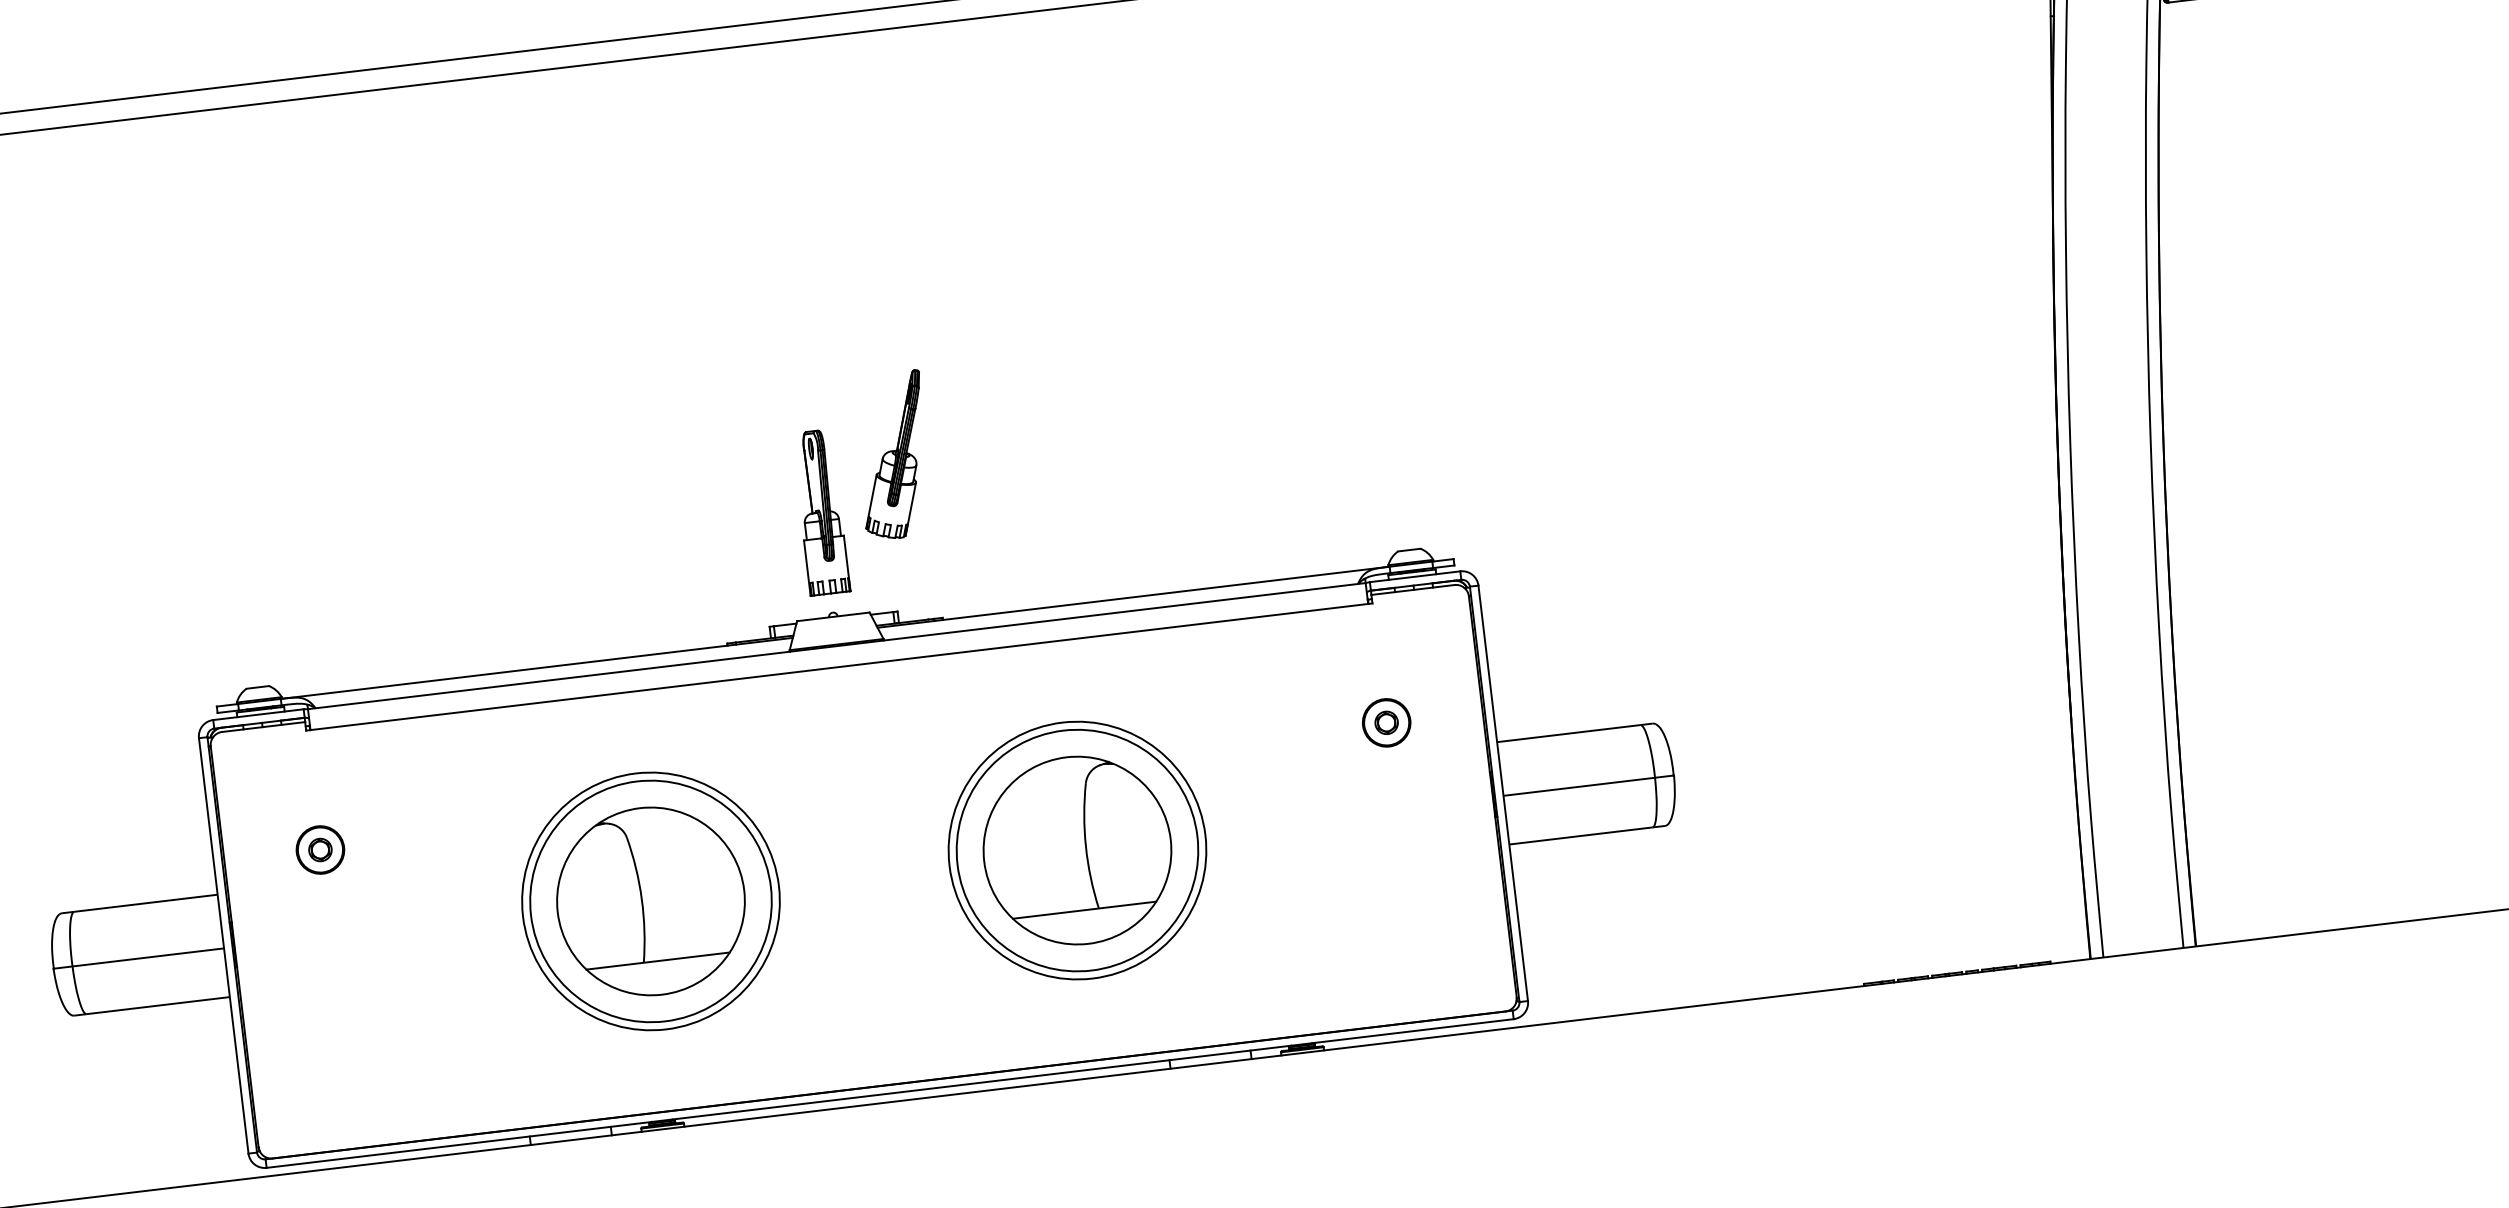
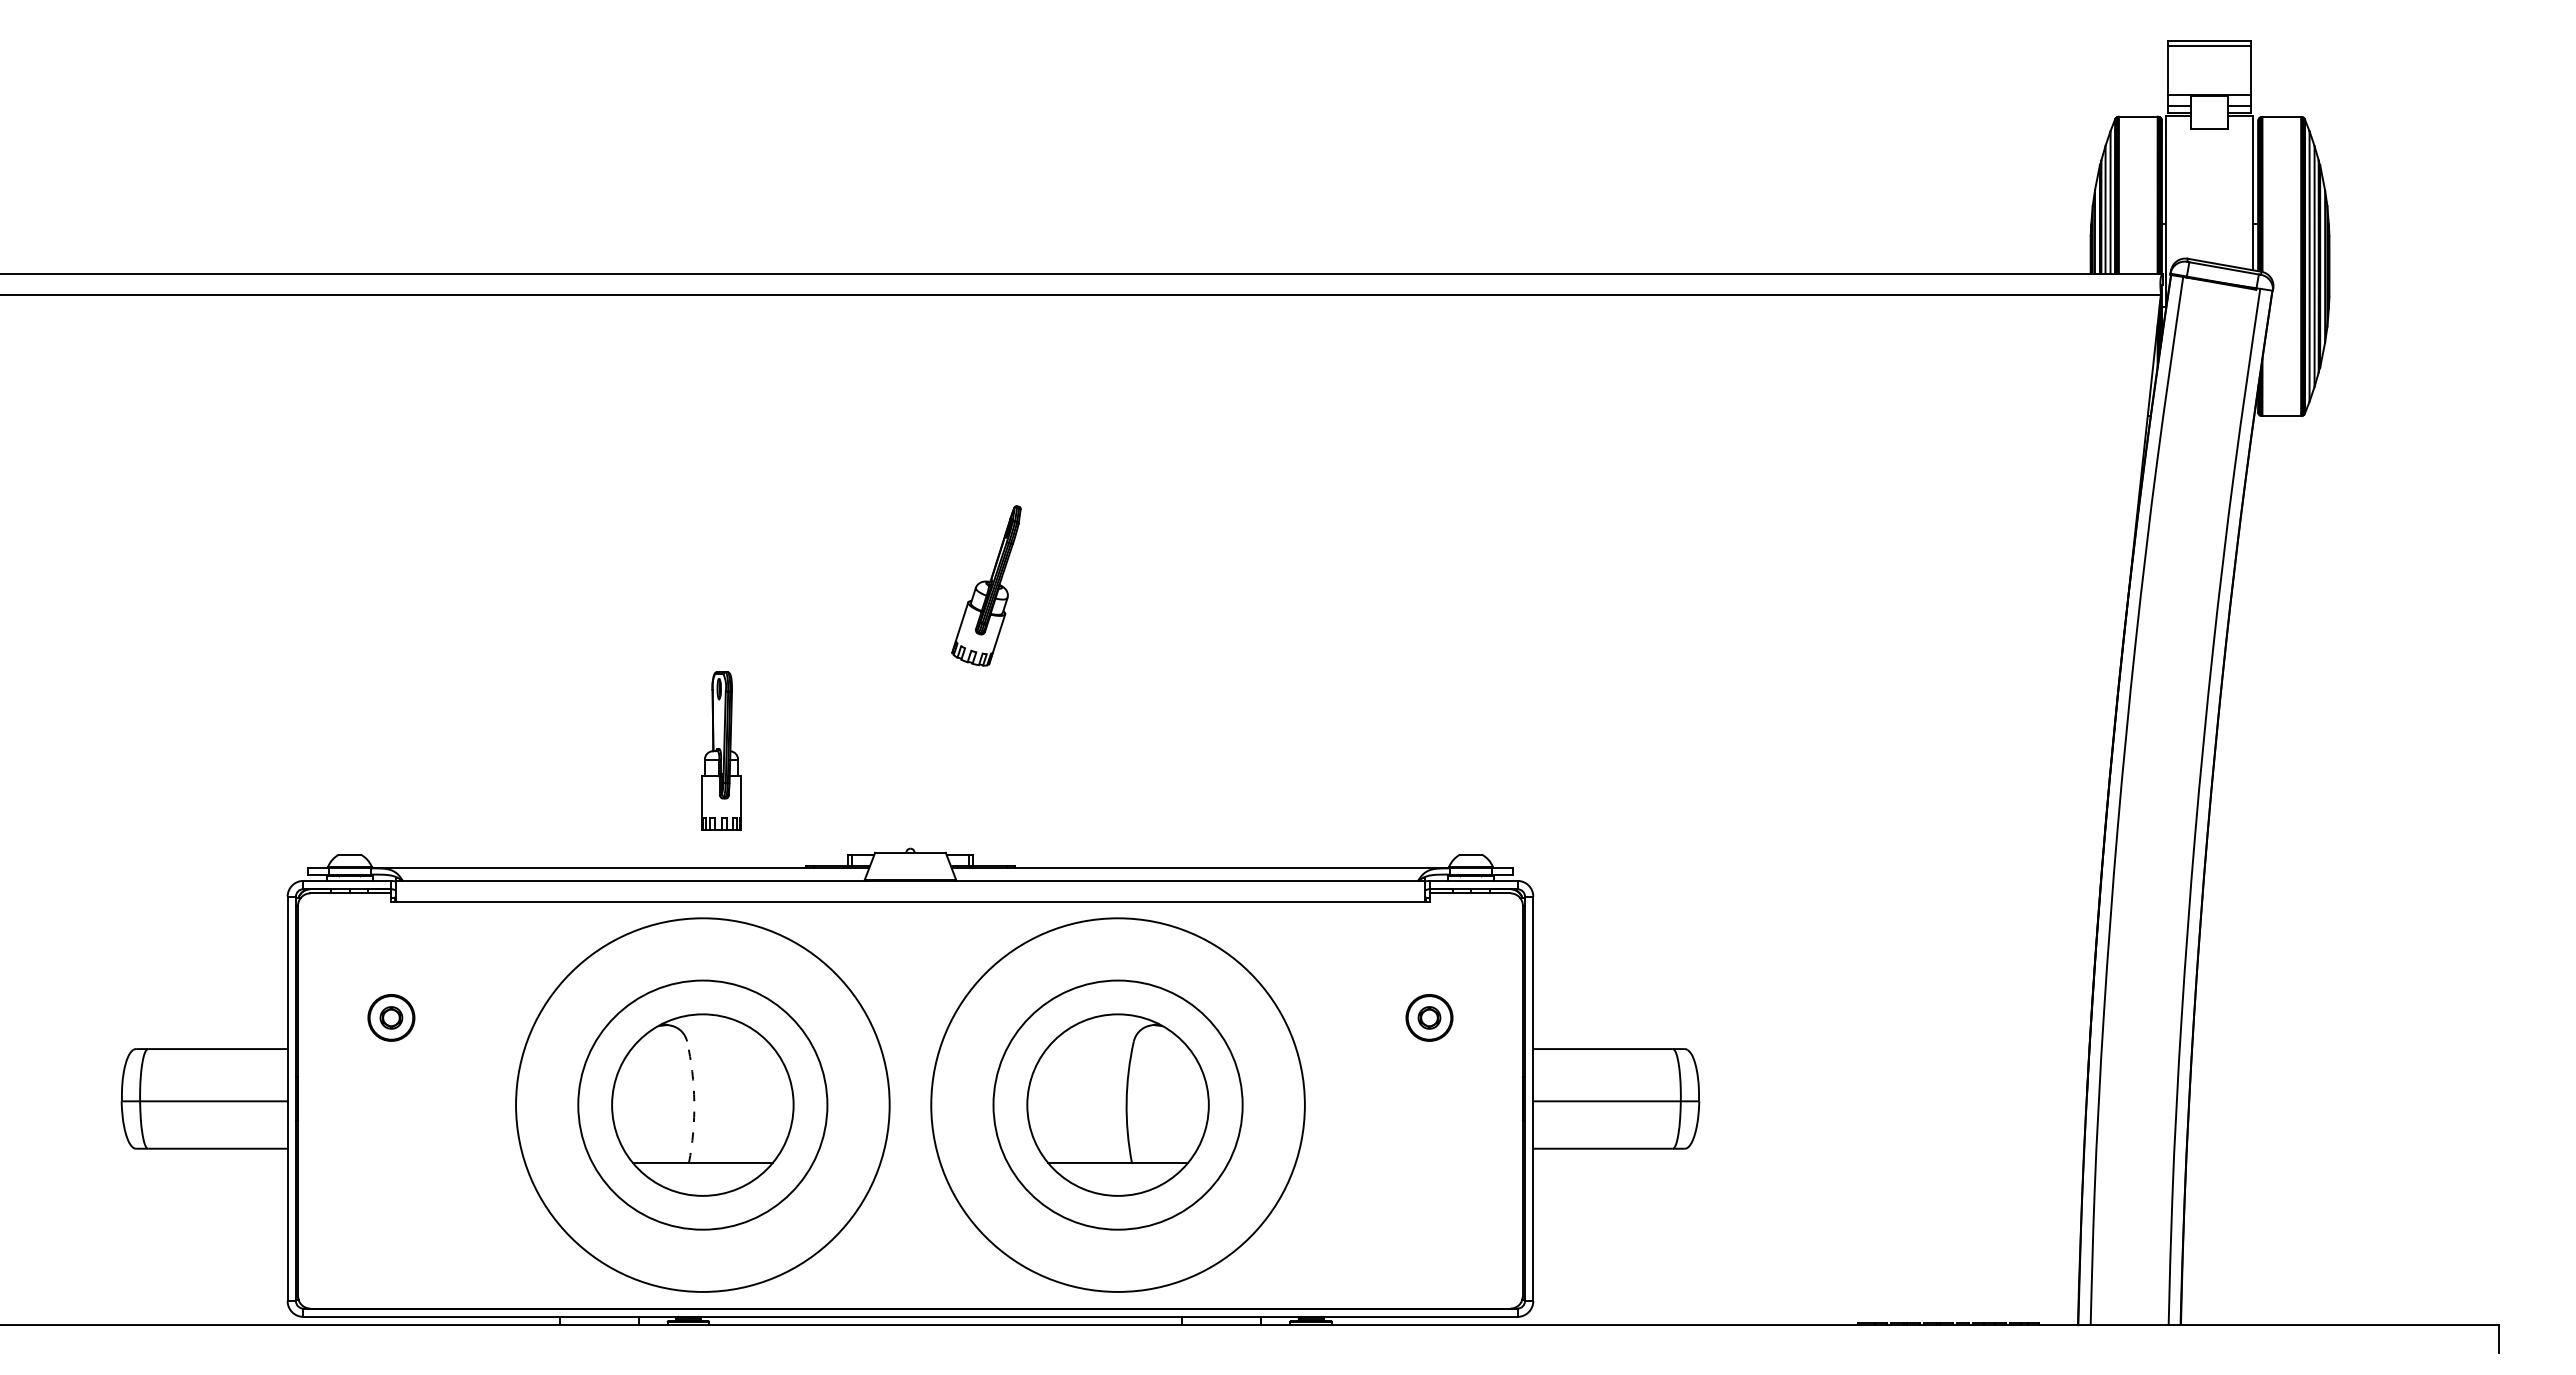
part: (893, 455) -> (986, 585), moved
part: (820, 511) -> (721, 750), moved
circle: (1076, 850) -> (1117, 1104), size x1.6
arc: (642, 899) -> (694, 1102), solid -> dashed
circle: (650, 900) -> (702, 1104), size x1.6

